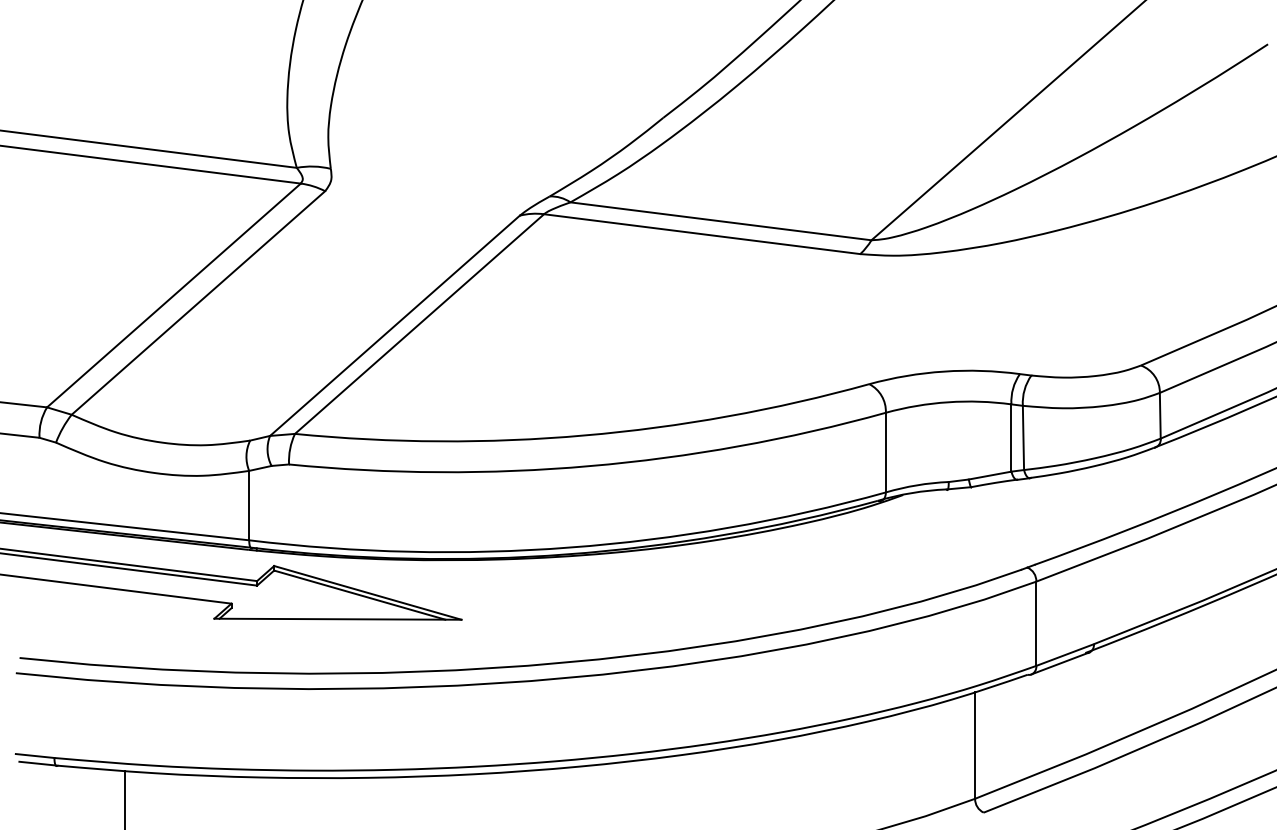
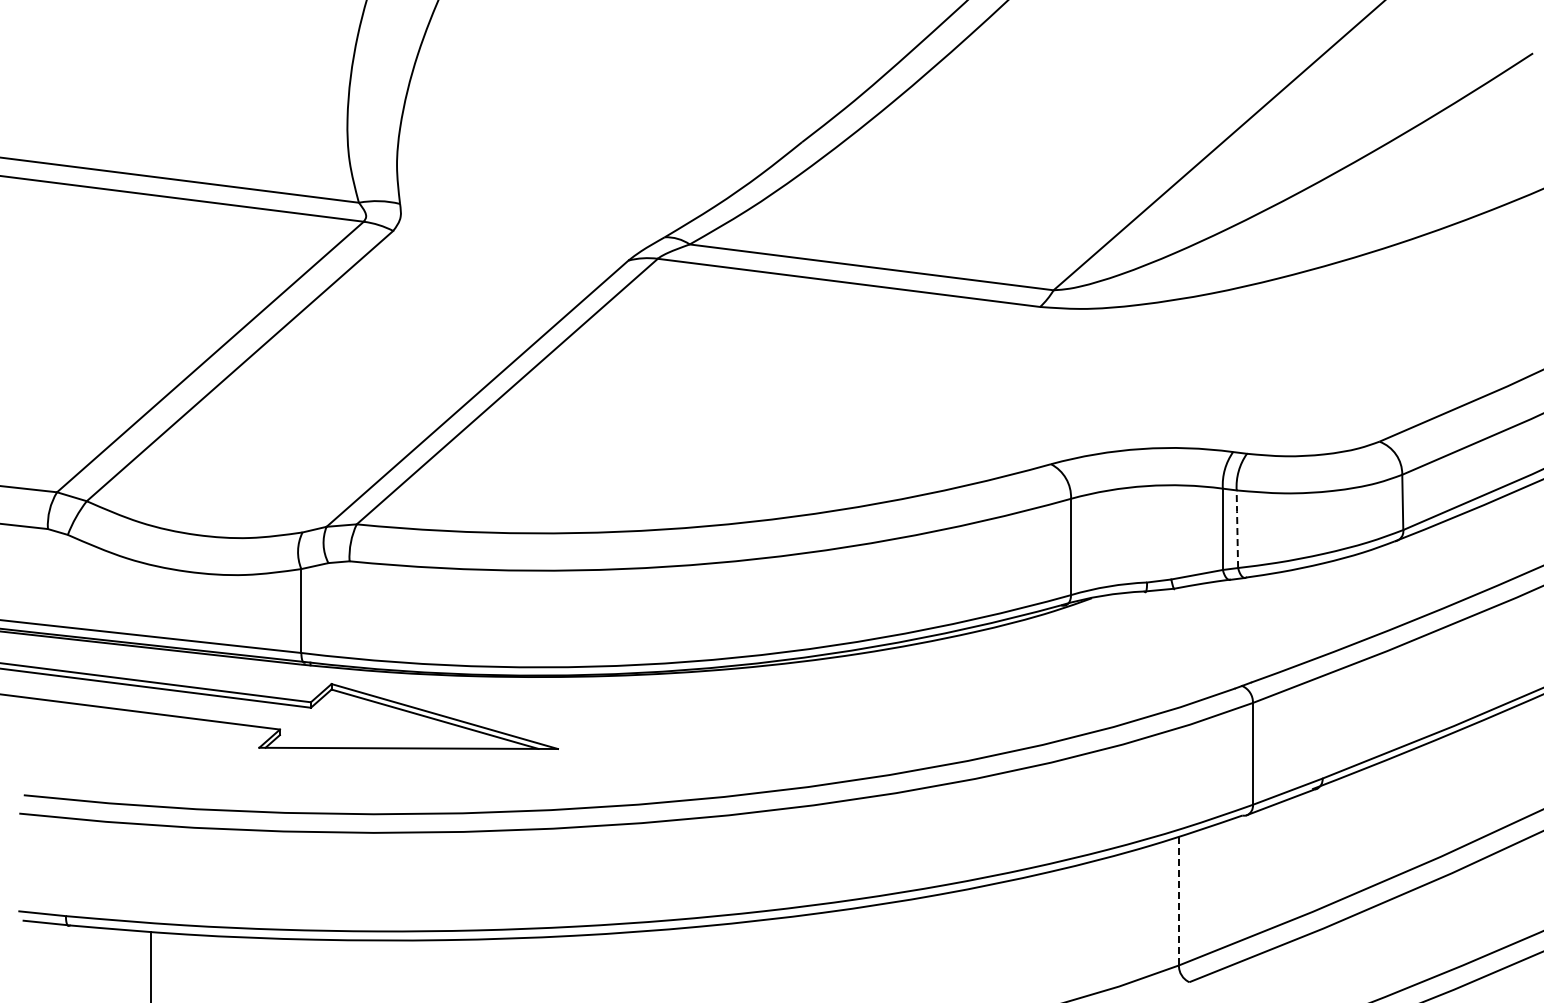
line: (1023, 437) -> (1237, 528), solid -> dashed
line: (974, 745) -> (1178, 900), solid -> dashed

